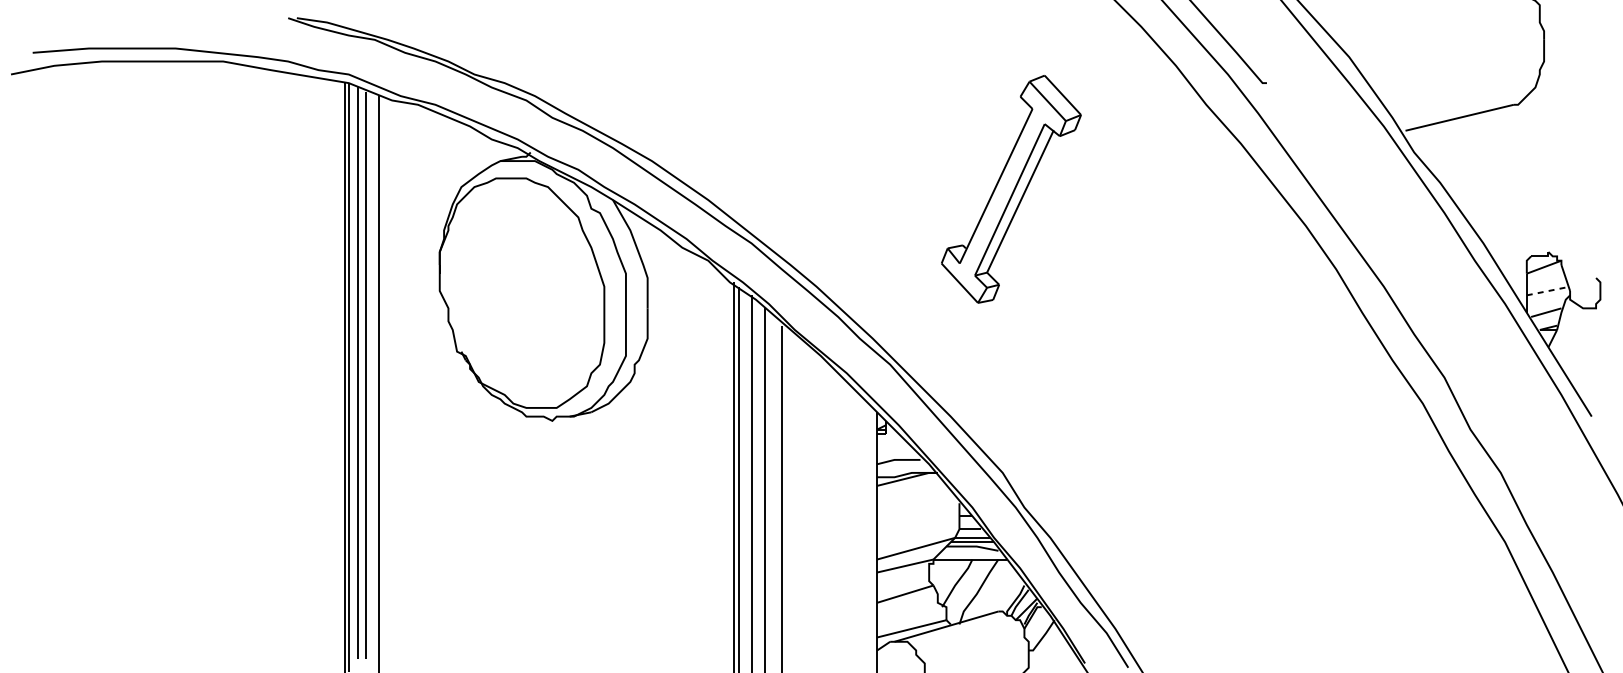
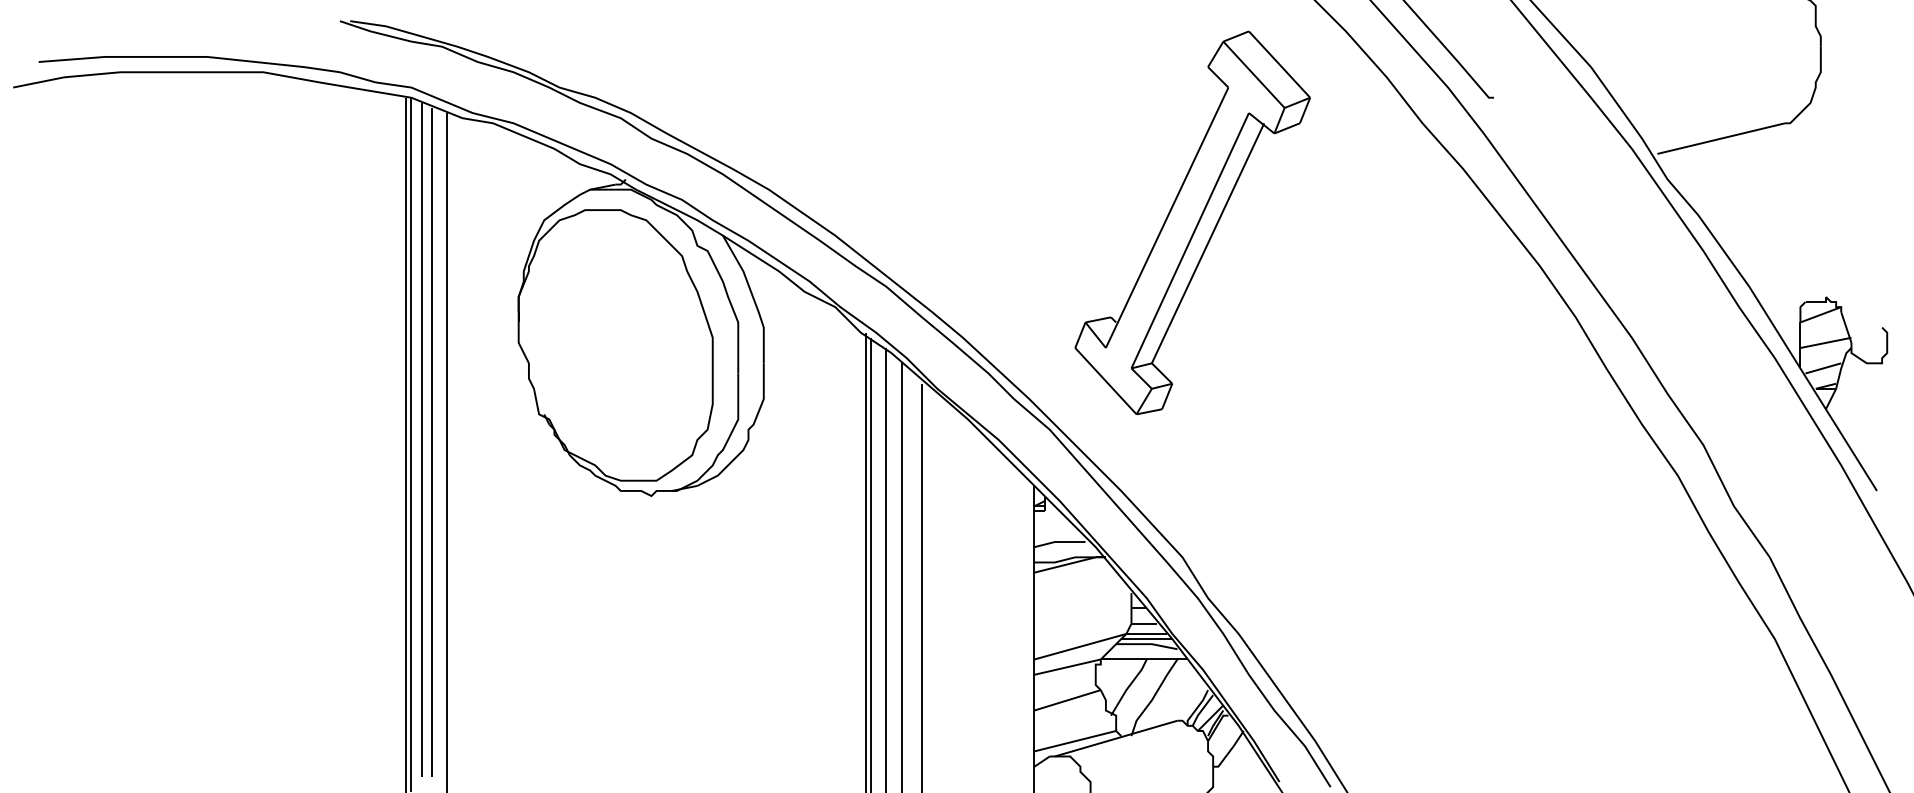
part: (1011, 188) -> (1192, 222), size x1.43
line: (1548, 290) -> (1826, 342), dashed -> solid

